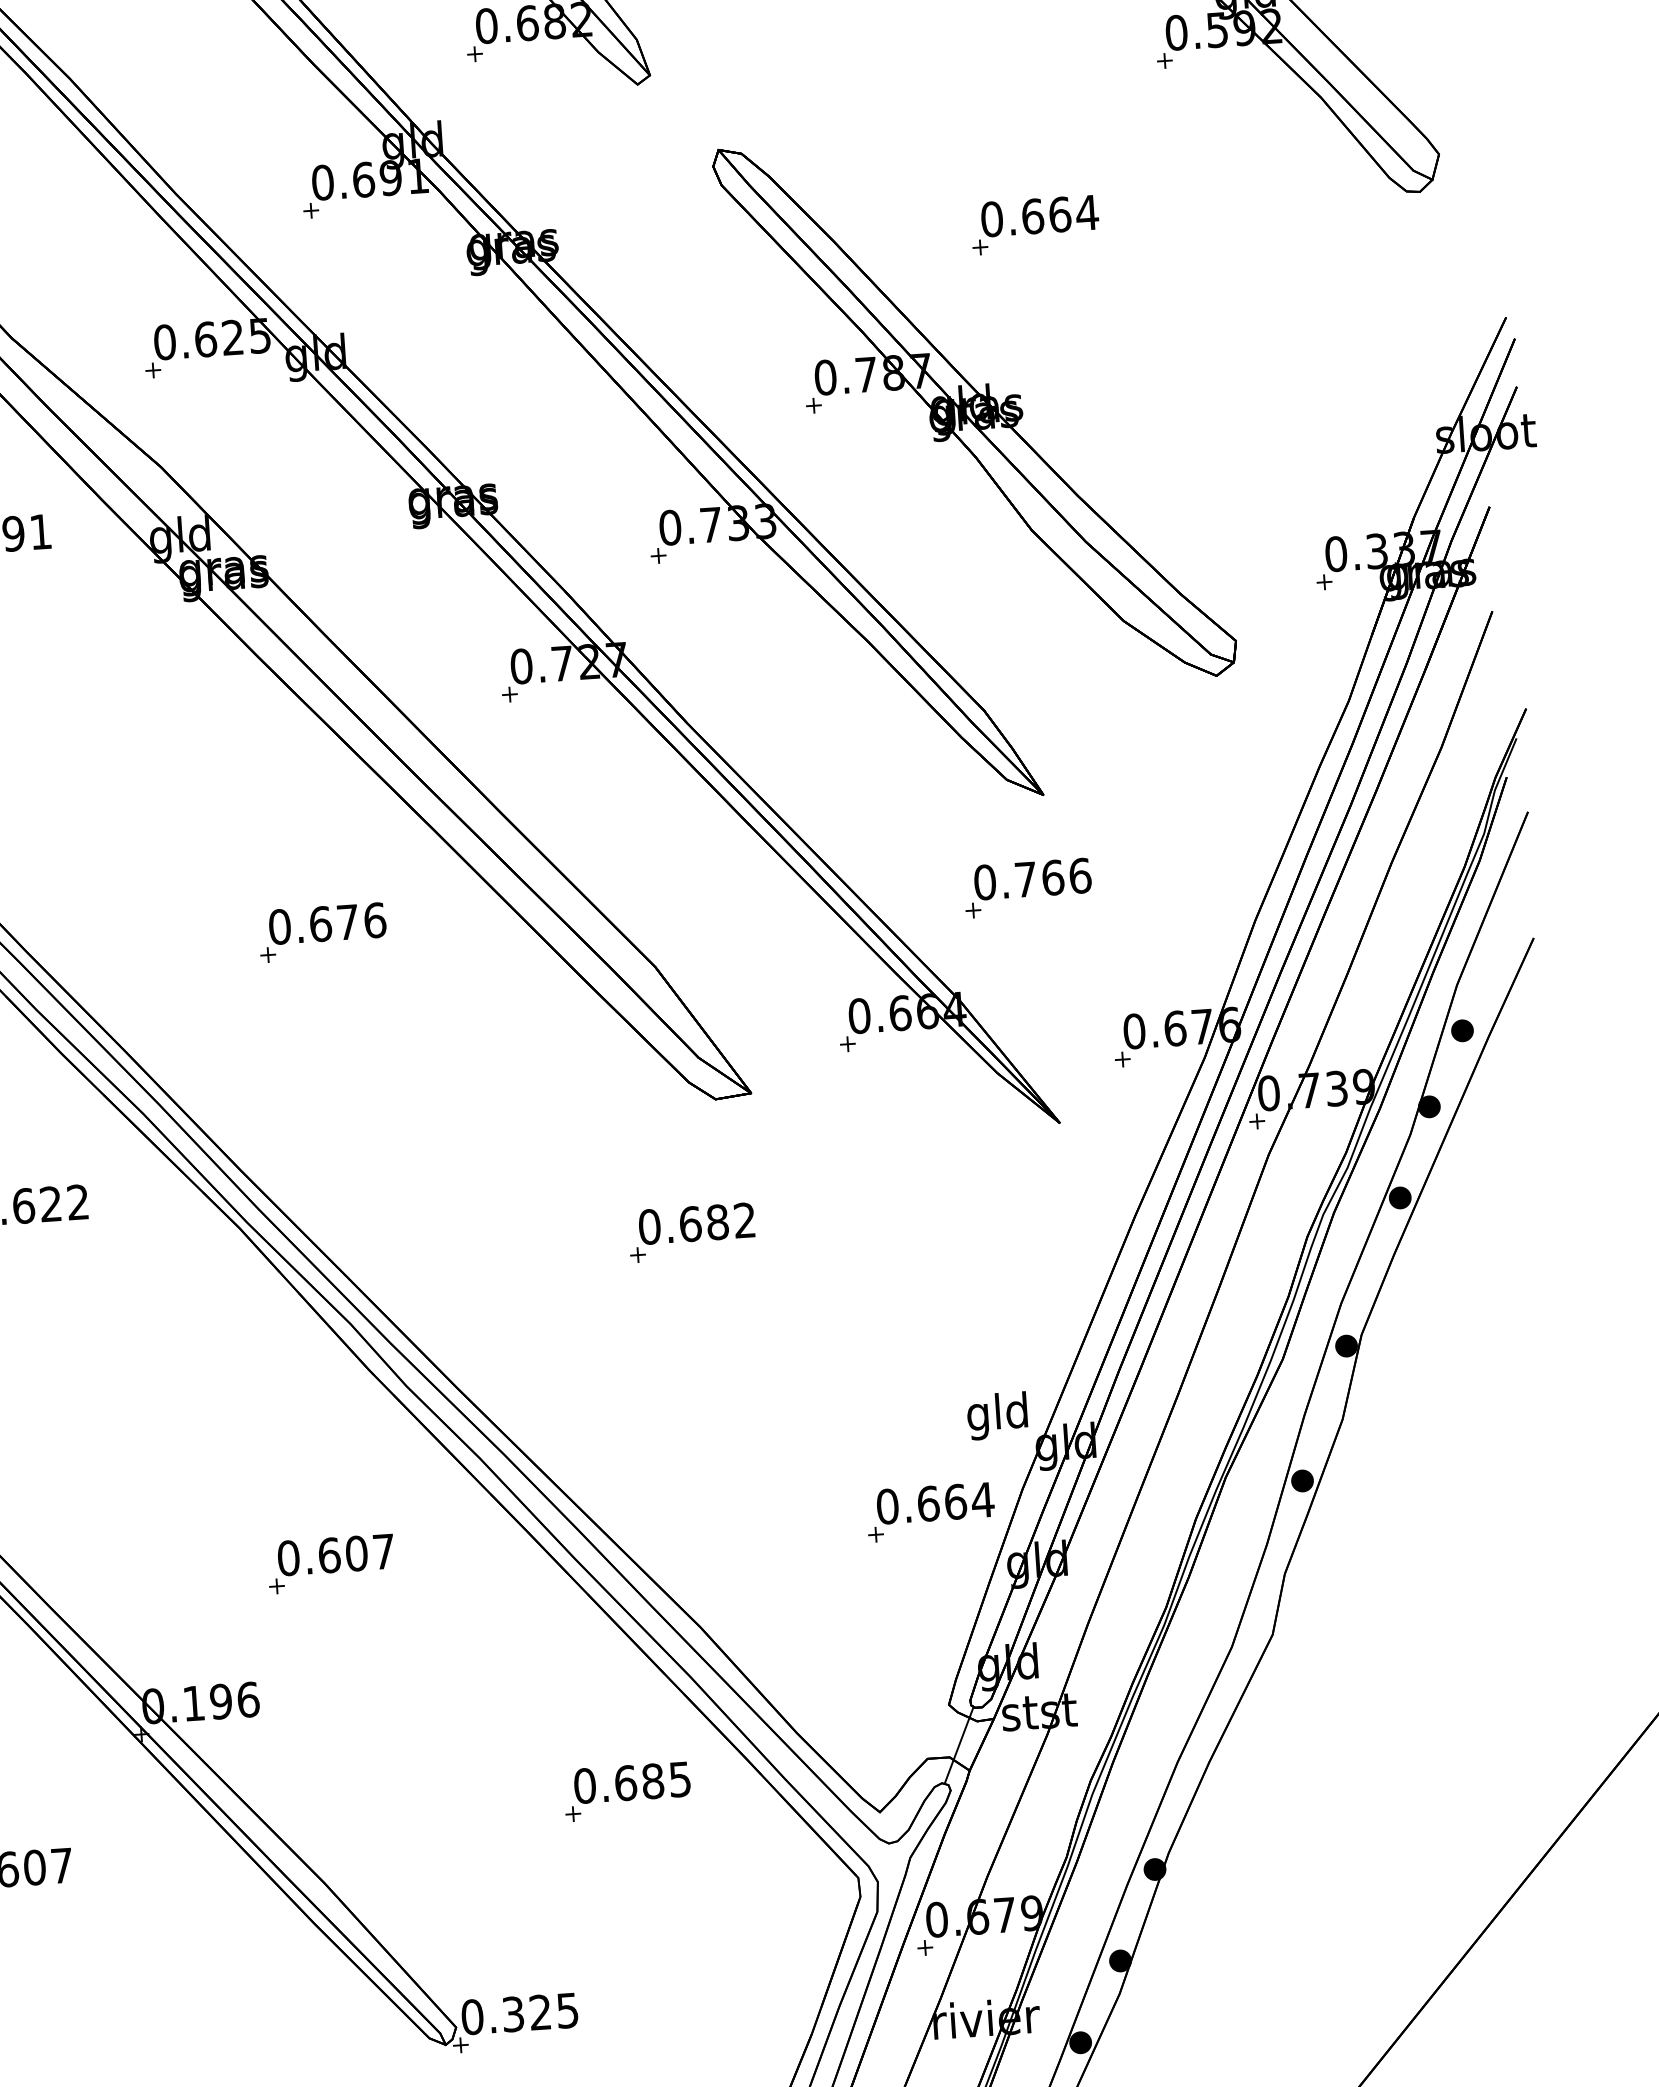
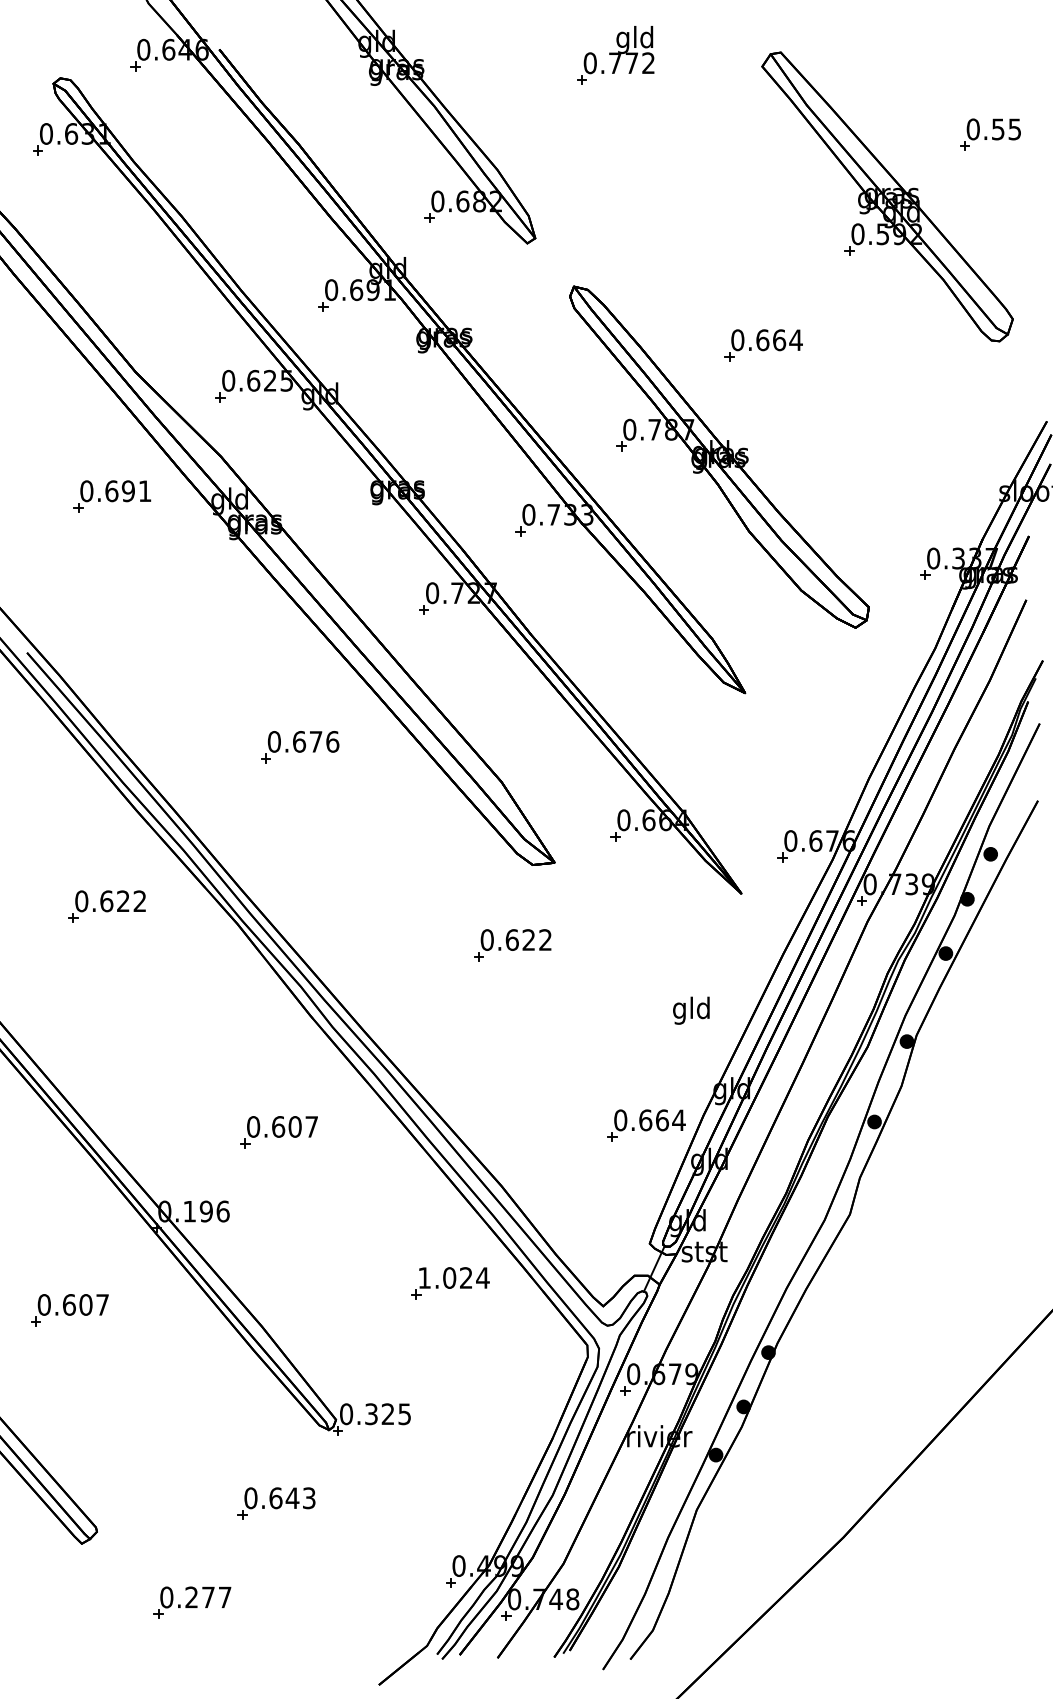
part: (1027, 888) -> (731, 749), removed
text: (716, 1221) -> (528, 939), 0.682 -> 0.622
text: (997, 1415) -> (691, 1010), moved
text: (632, 1781) -> (453, 1277), 0.685 -> 1.024

